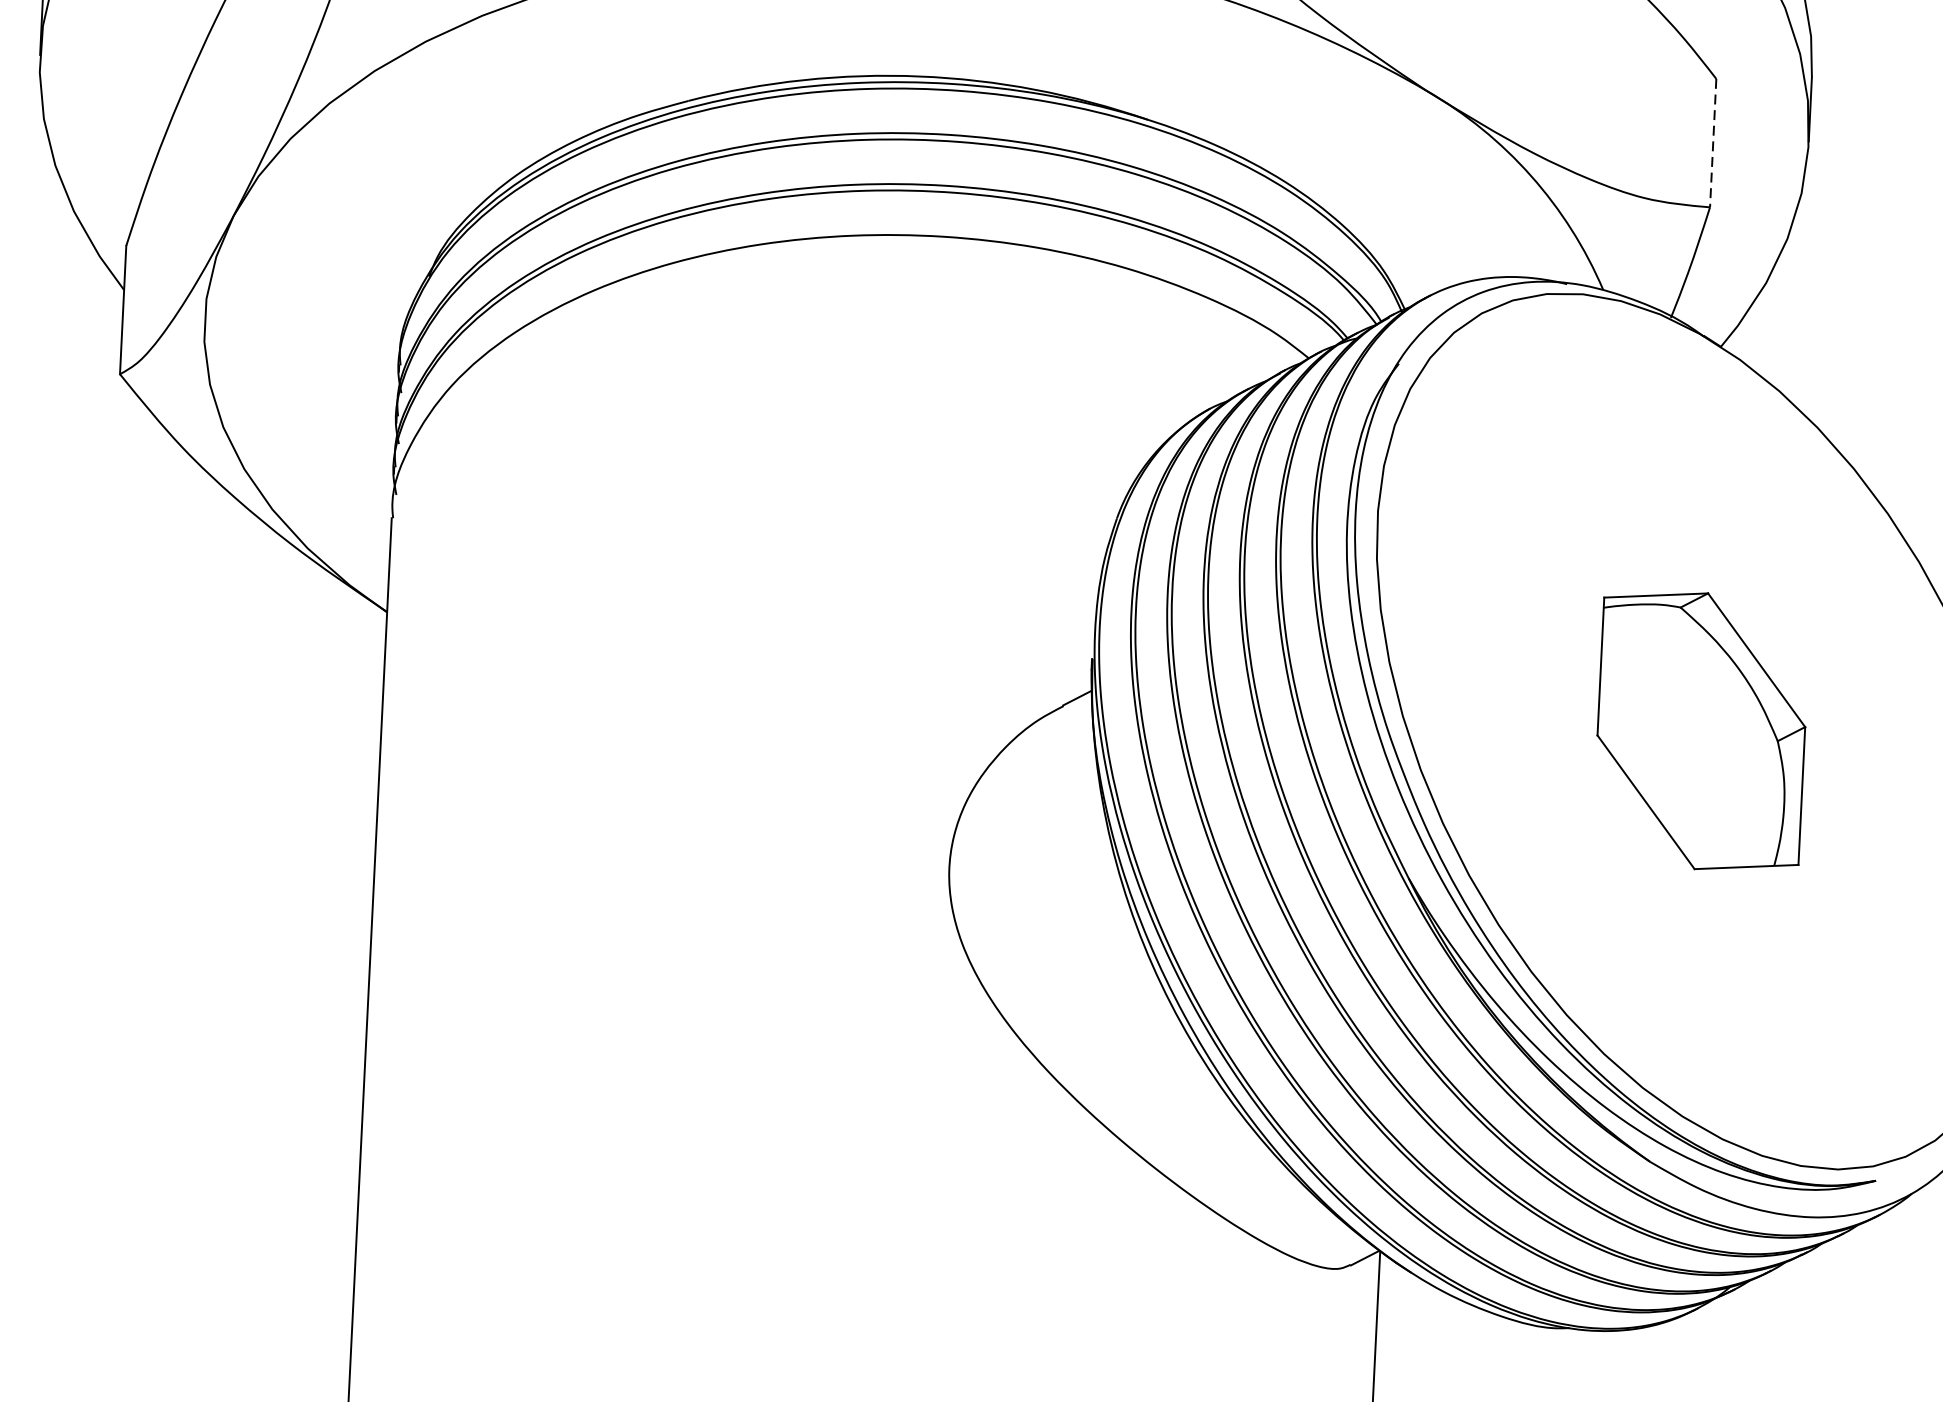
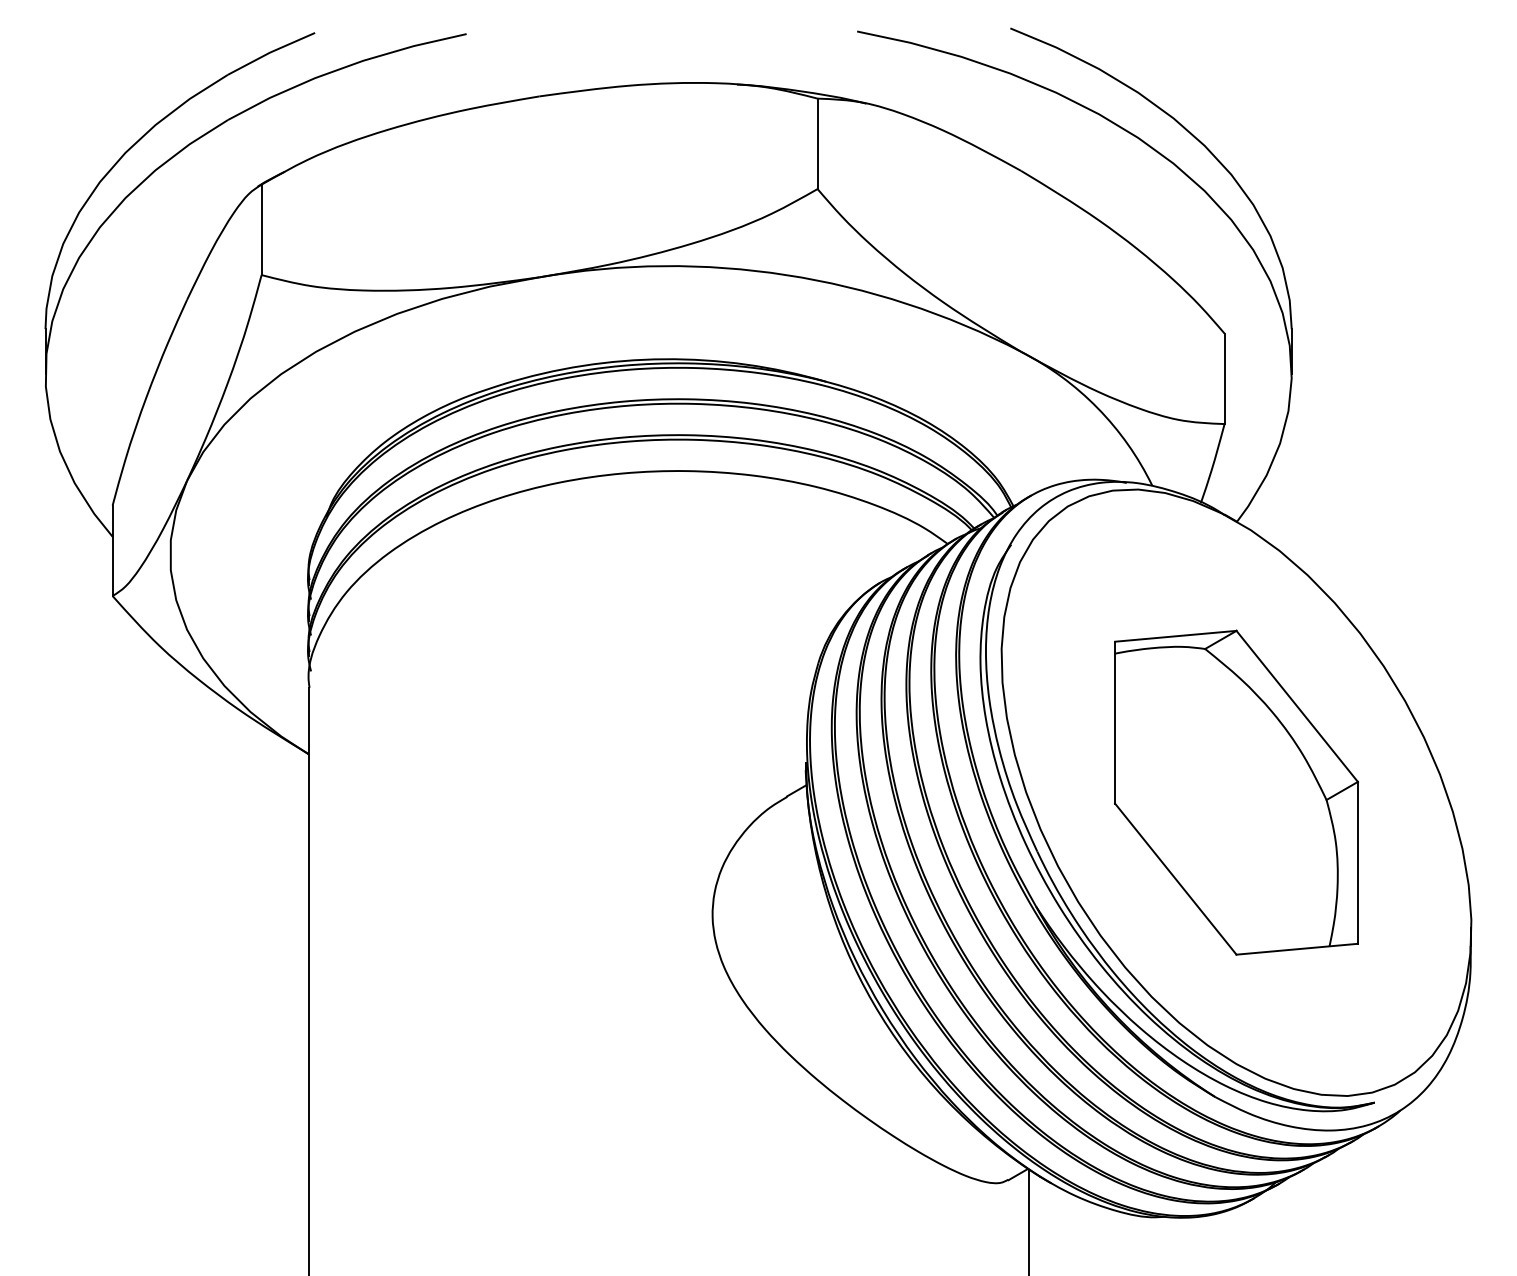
line: (1713, 144) -> (1224, 379), dashed -> solid
part: (1701, 731) -> (1236, 792), size x1.67

